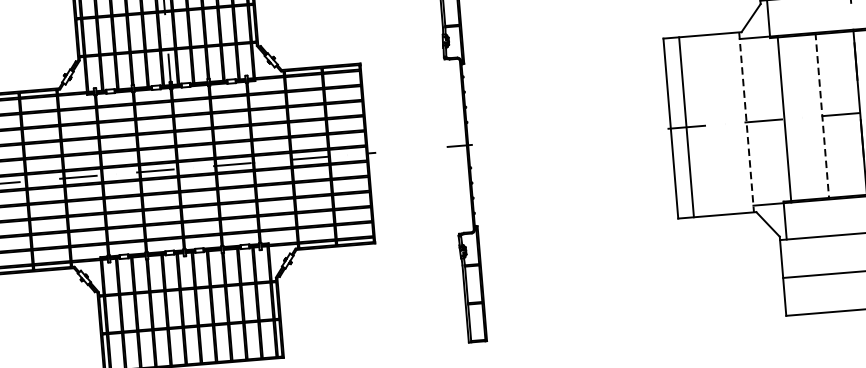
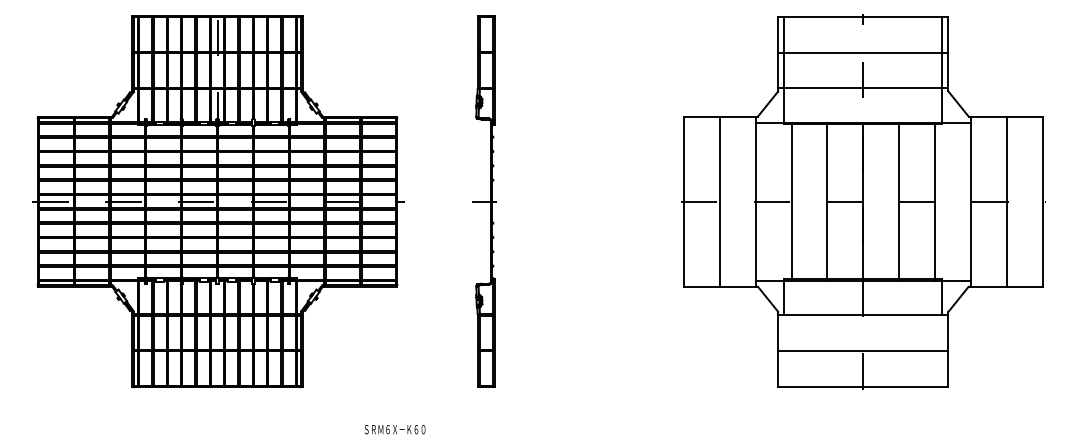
line: (822, 115) -> (827, 201), dashed -> solid
line: (746, 123) -> (755, 202), dashed -> solid
line: (686, 127) -> (719, 201), moved

